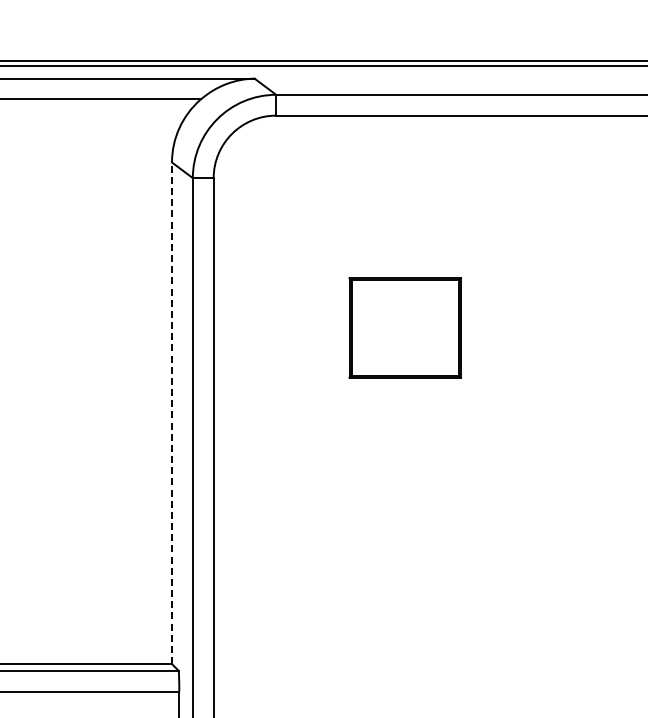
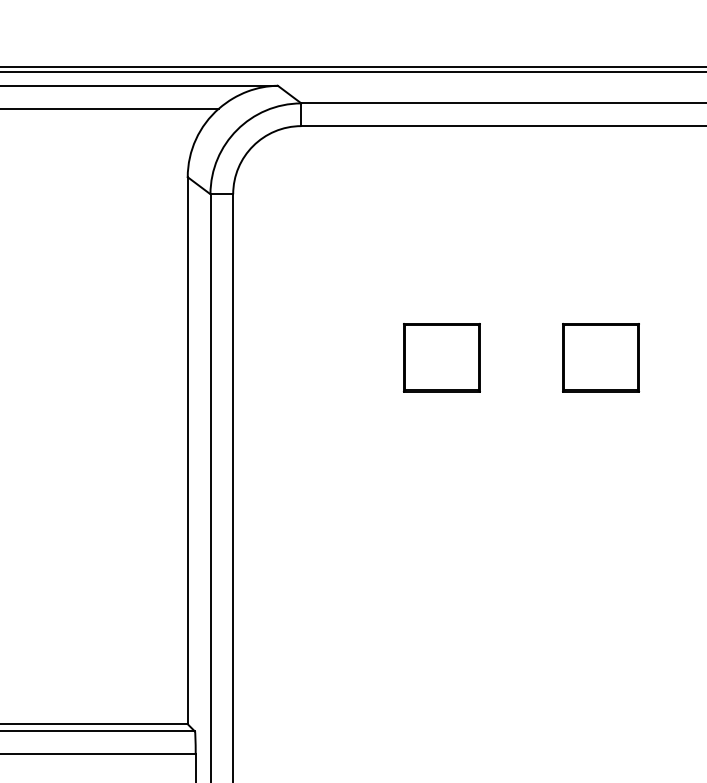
part: (404, 328) -> (441, 358), size x0.62
part: (550, 328) -> (600, 358), added
line: (172, 413) -> (188, 450), dashed -> solid

